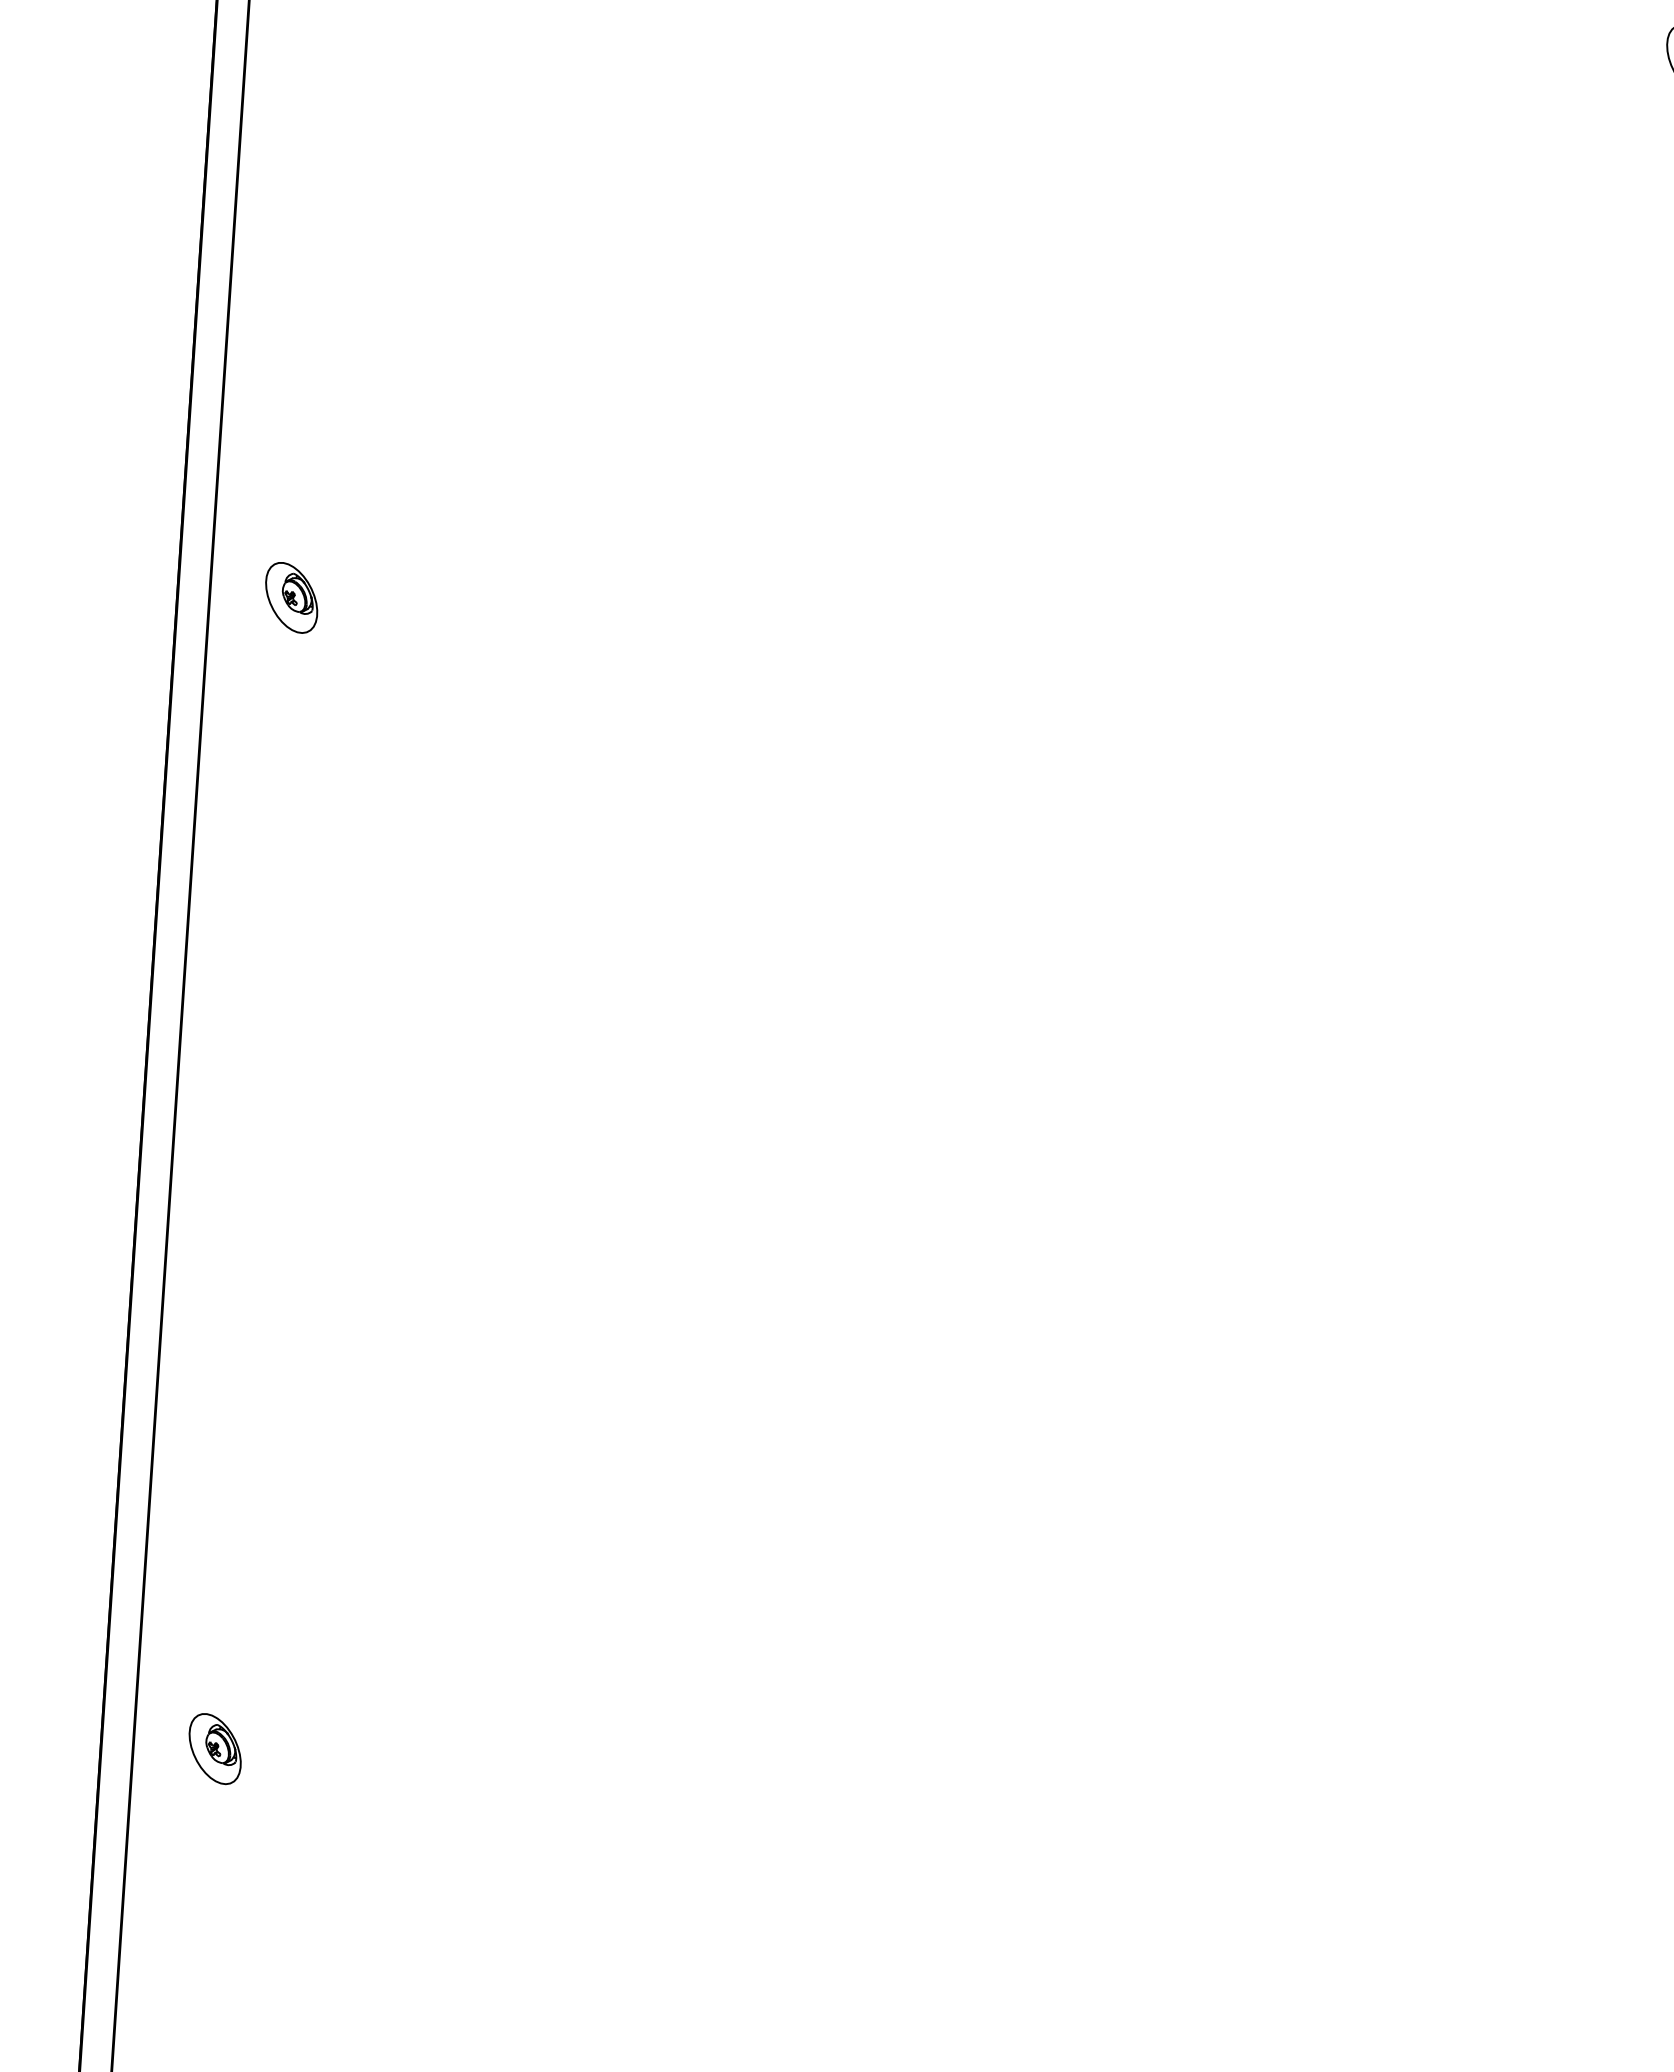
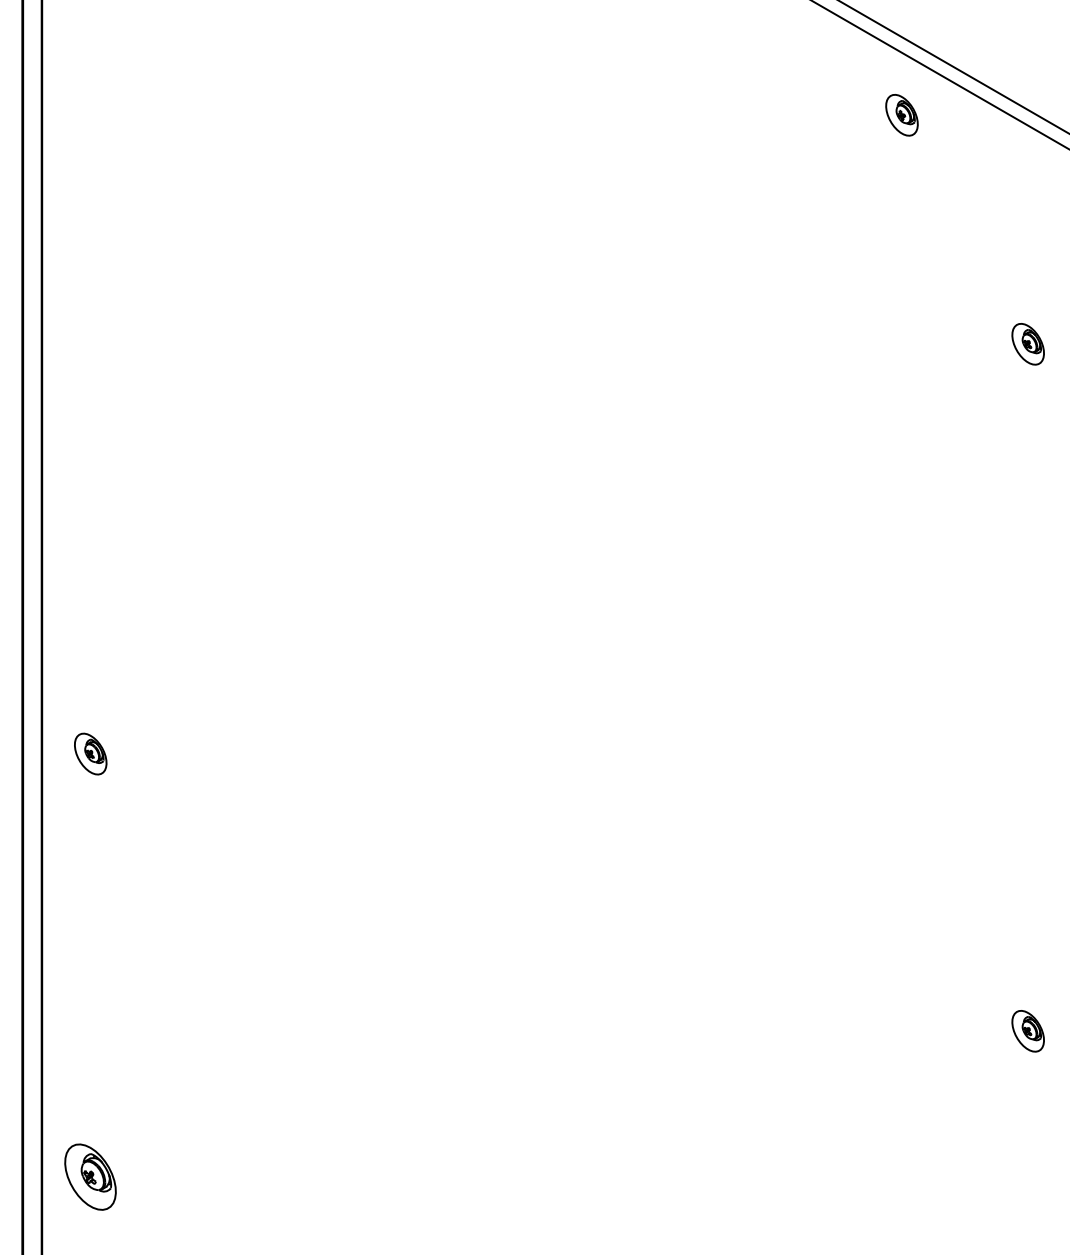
part: (291, 596) -> (90, 753), moved
part: (214, 1748) -> (90, 1176), size x1.6

